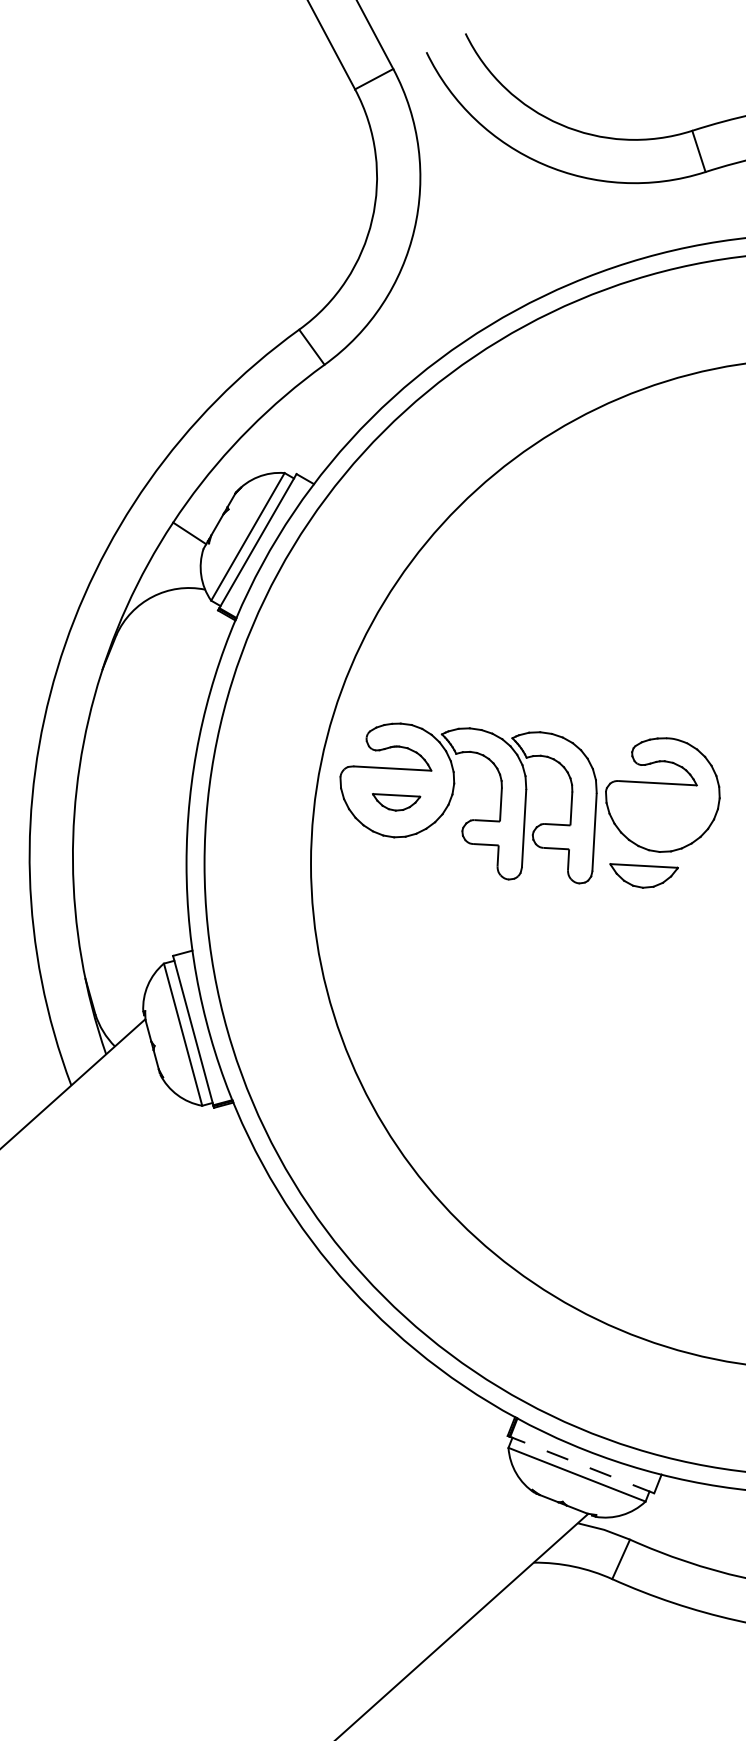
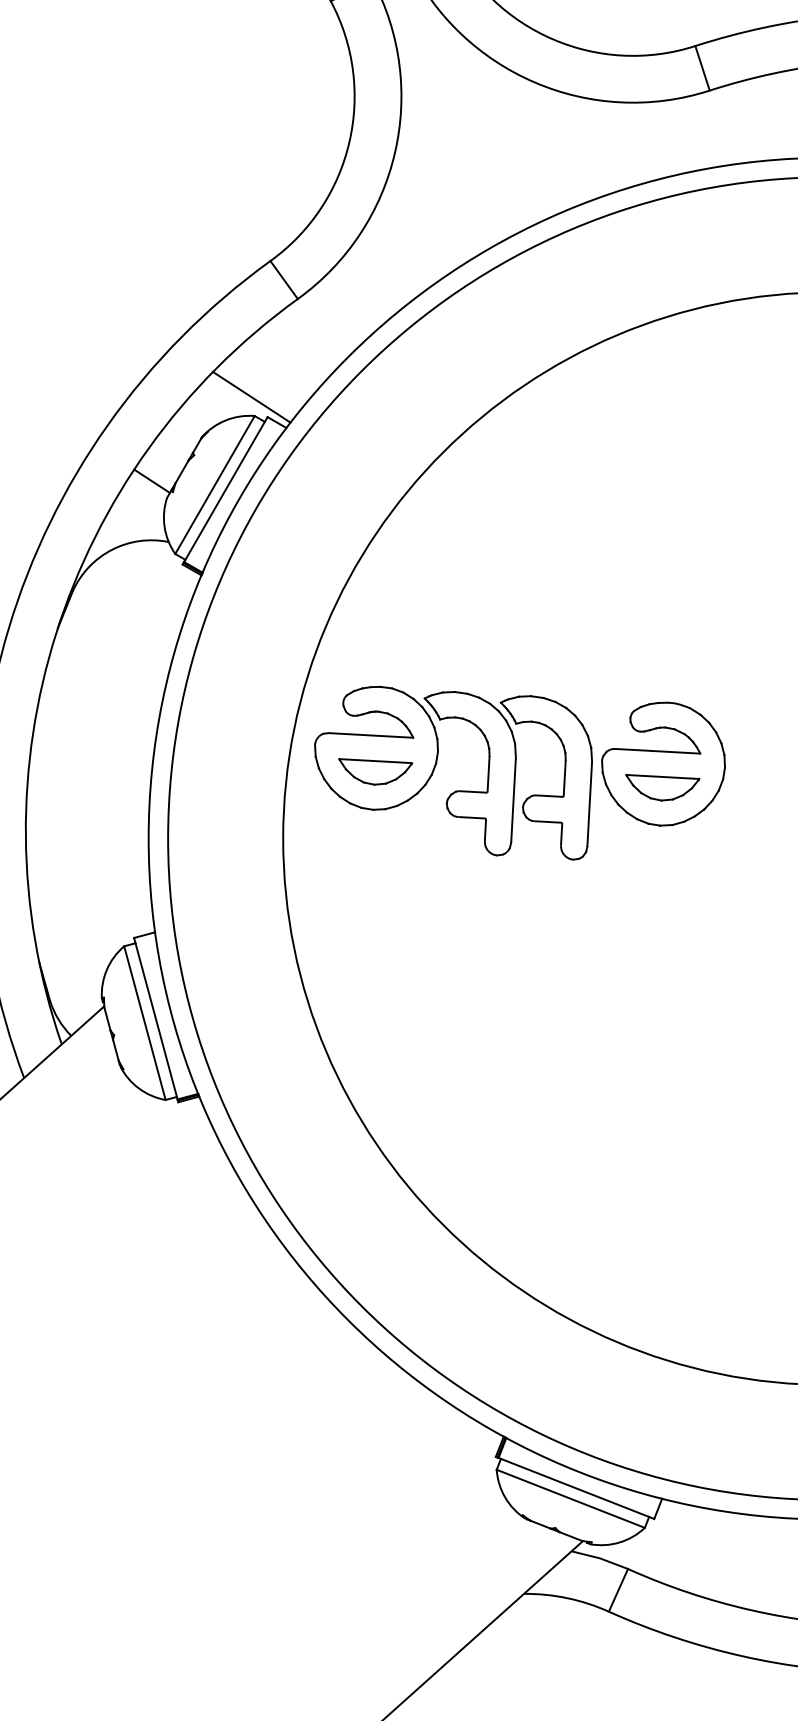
line: (281, 455) -> (251, 397), added
part: (396, 802) -> (375, 772), size x1.43
part: (643, 875) -> (662, 787), moved
line: (581, 1464) -> (575, 1487), dashed -> solid

